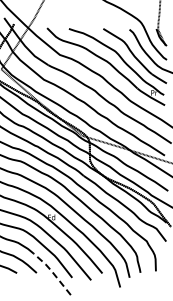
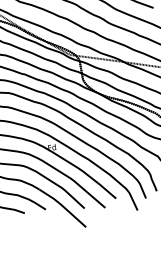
line: (52, 272) -> (62, 206), dashed -> solid

